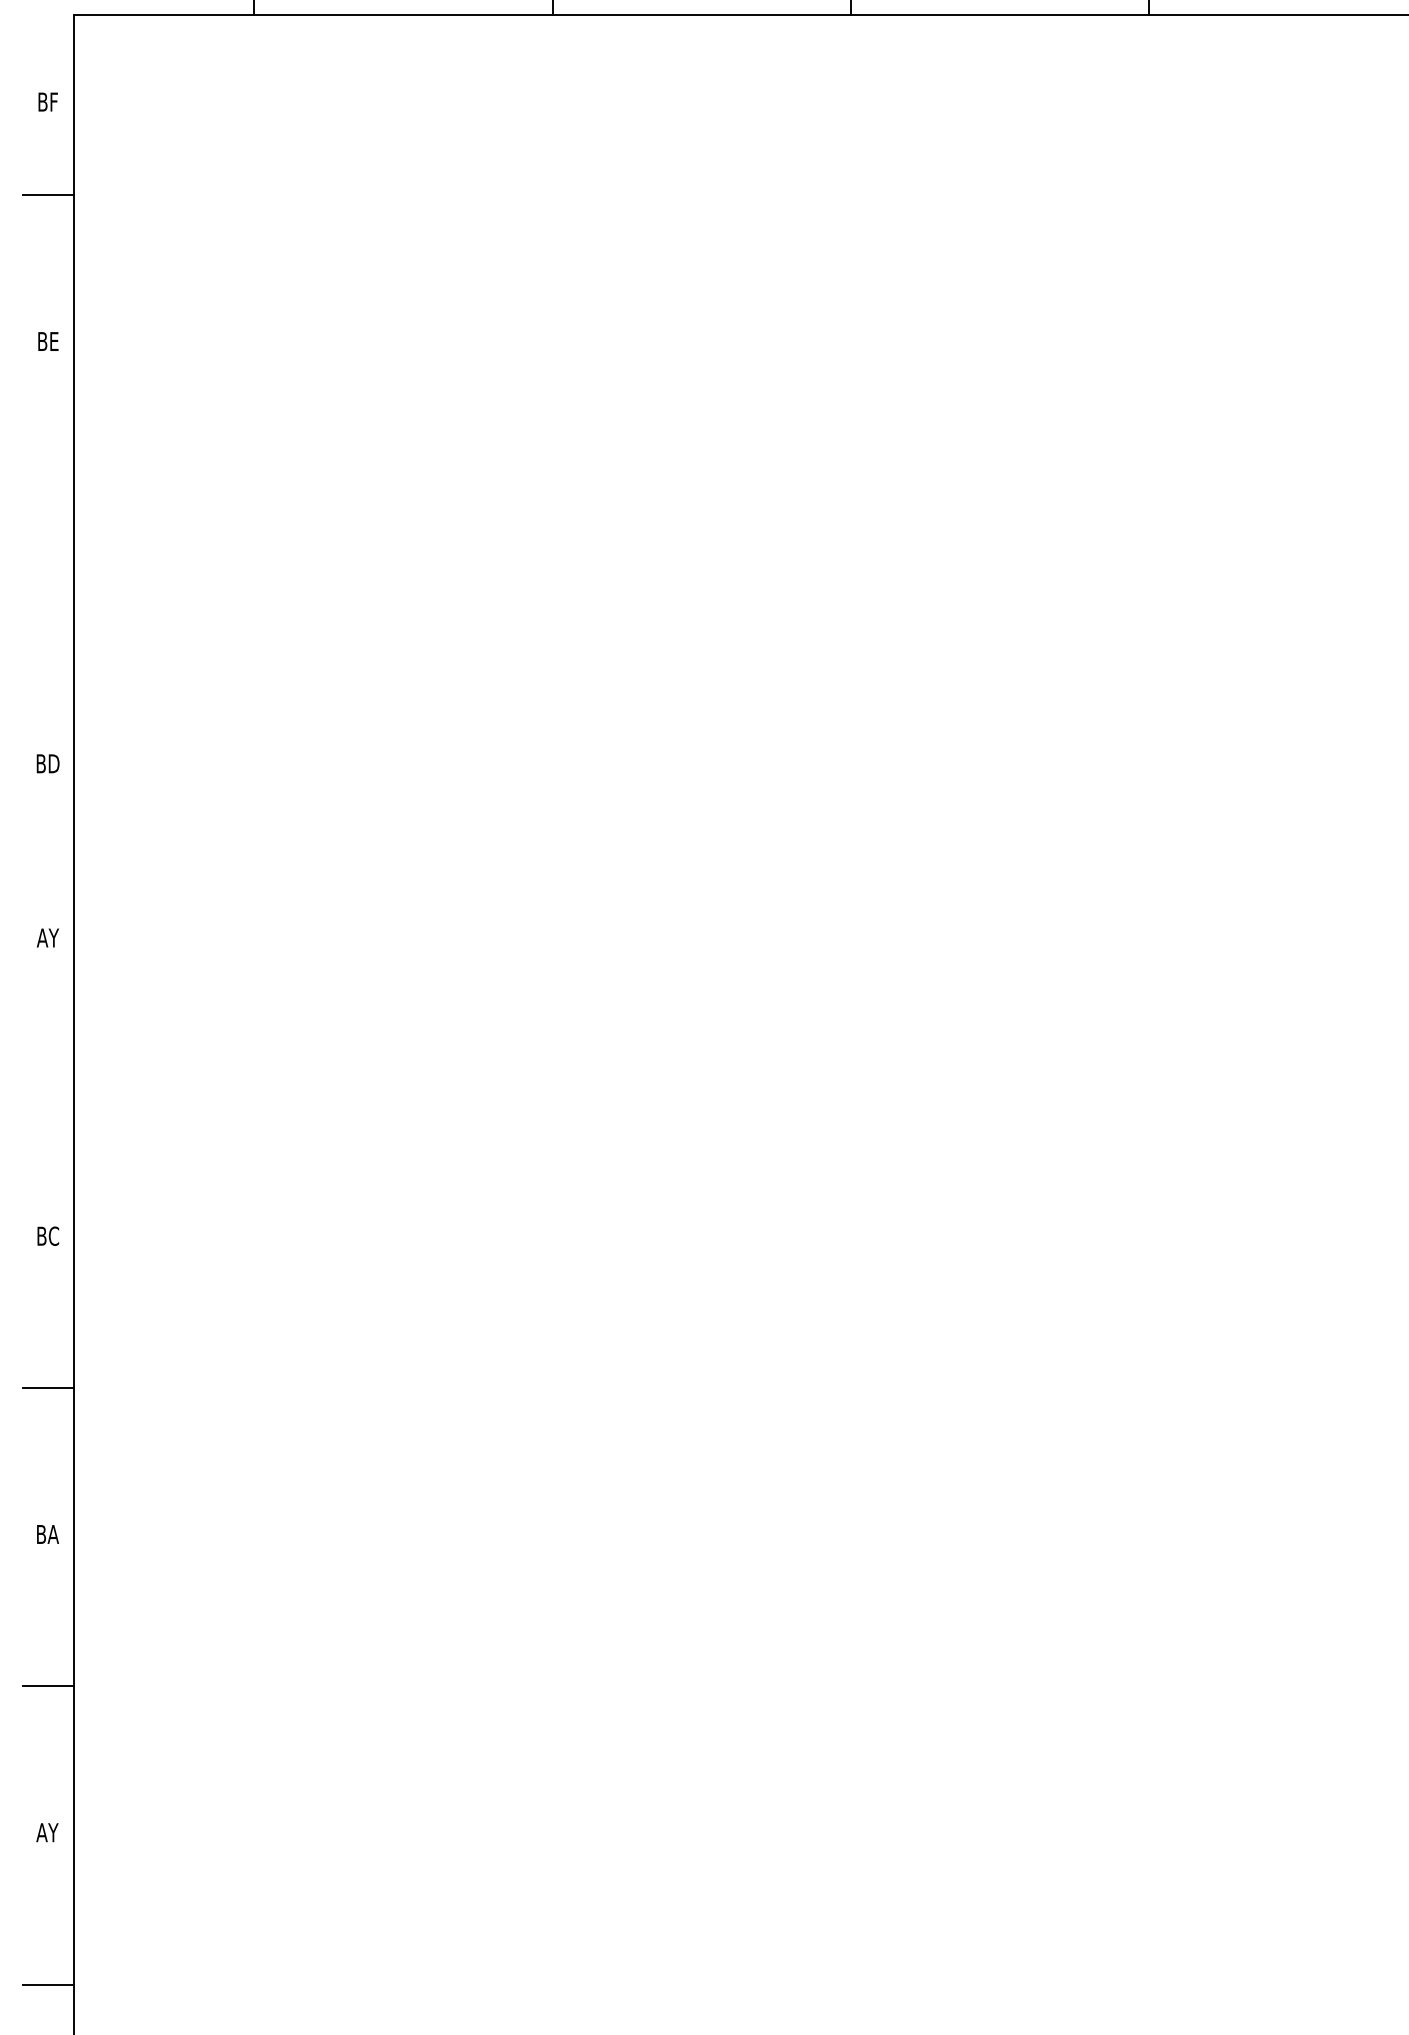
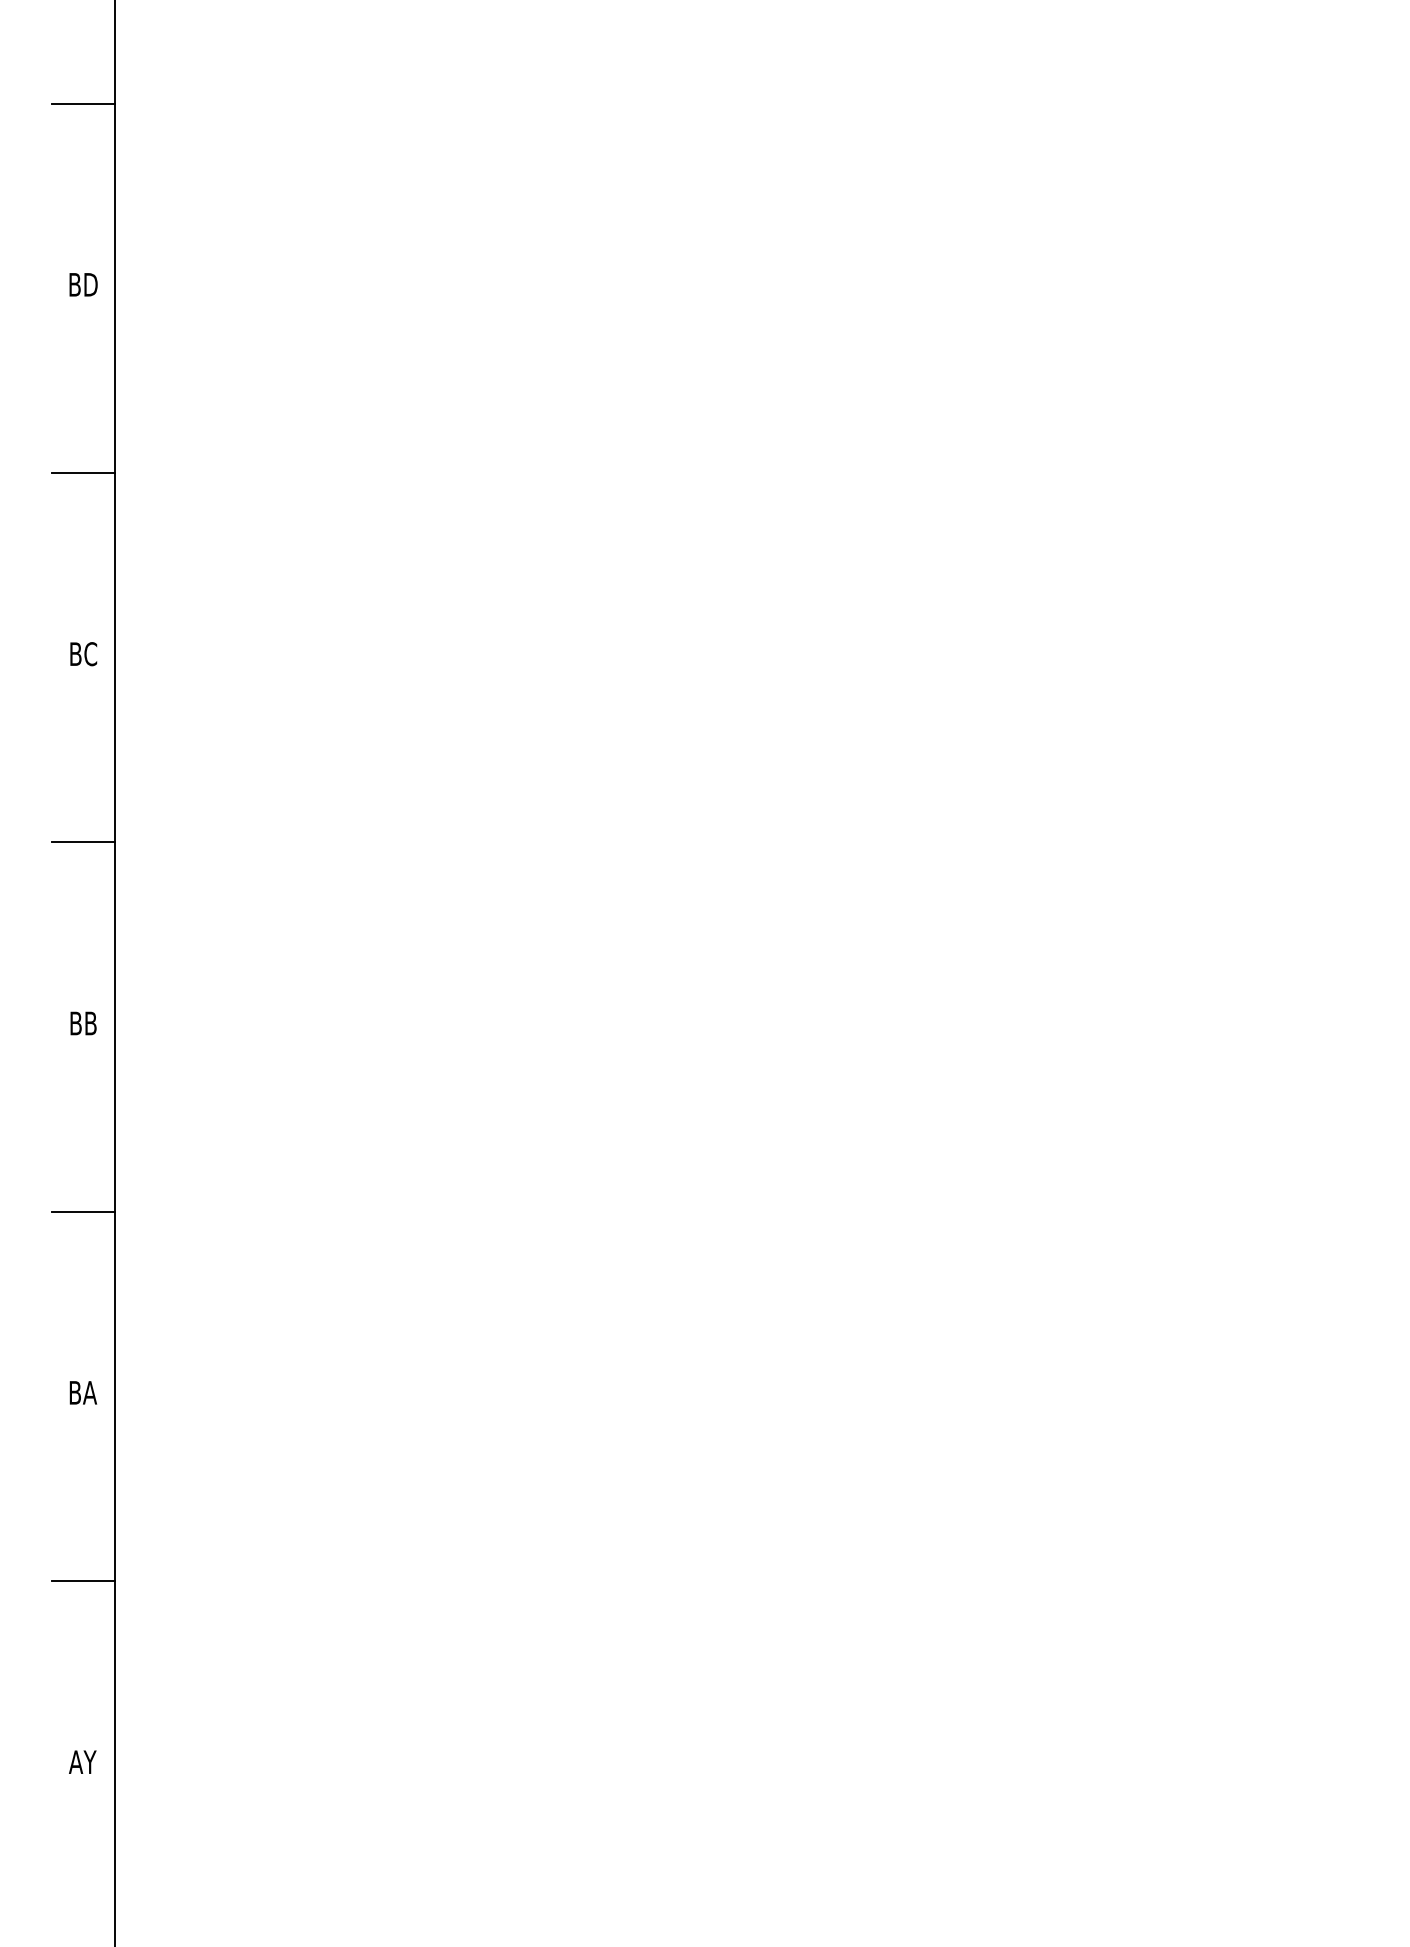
line: (47, 493) -> (82, 103), added
text: (47, 763) -> (82, 284), moved
line: (47, 791) -> (82, 472), added
text: (47, 937) -> (82, 653), AY -> BC
line: (47, 1090) -> (82, 842), added
text: (48, 1235) -> (84, 1022), BC -> BB

